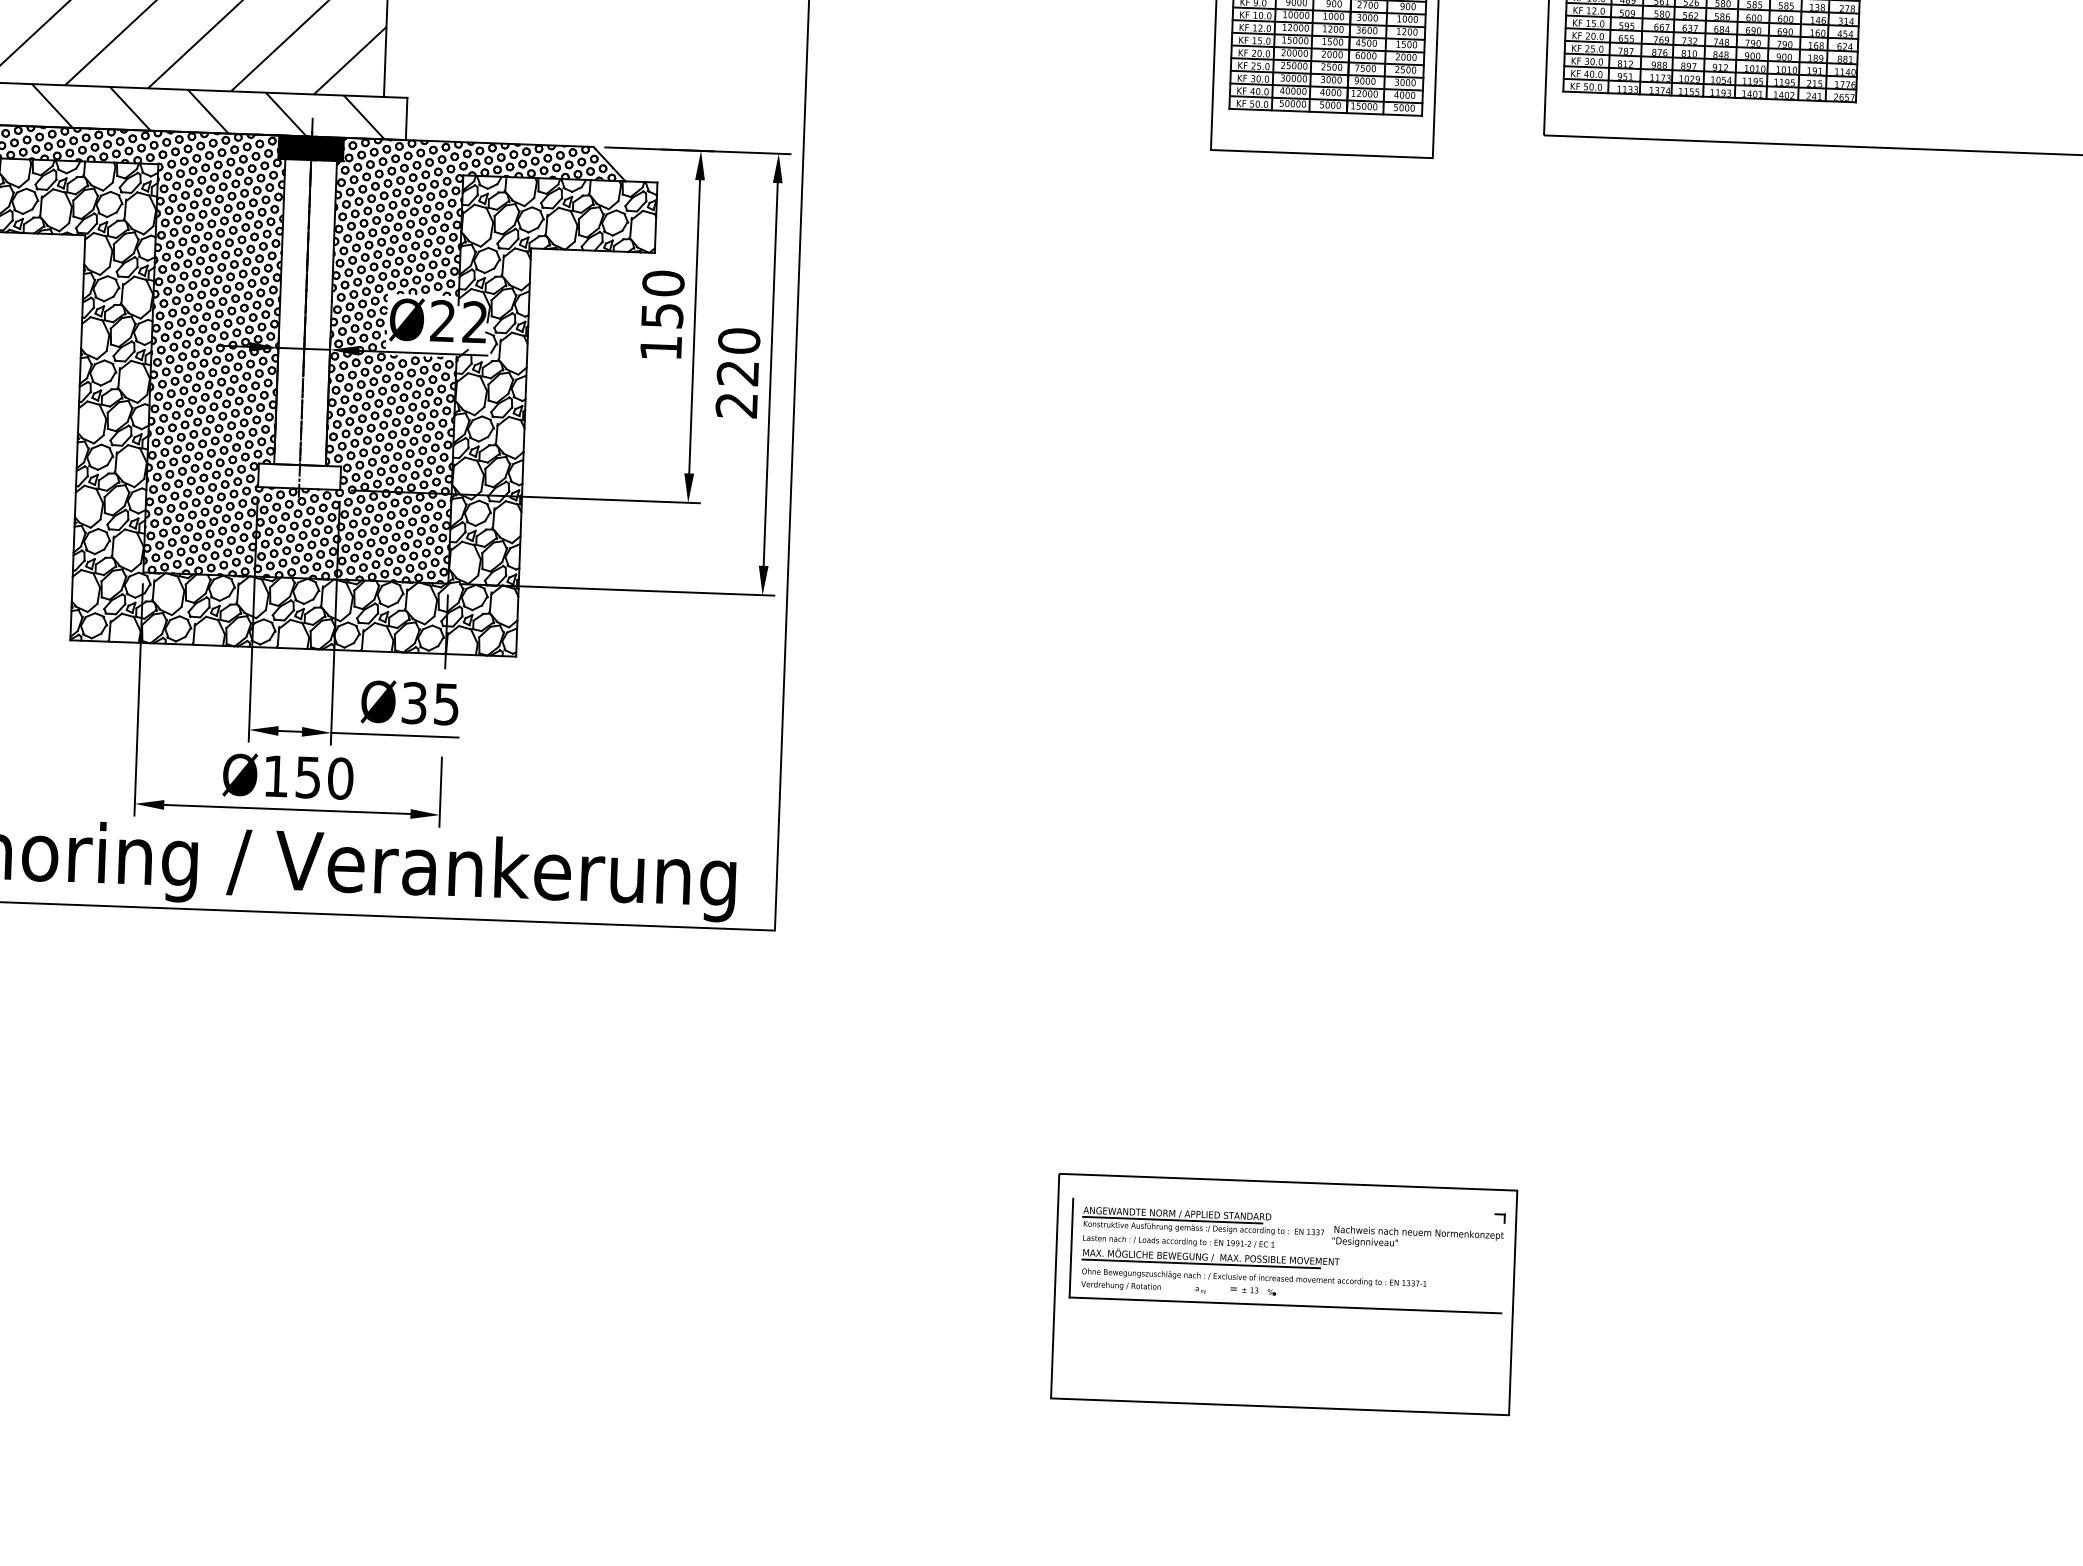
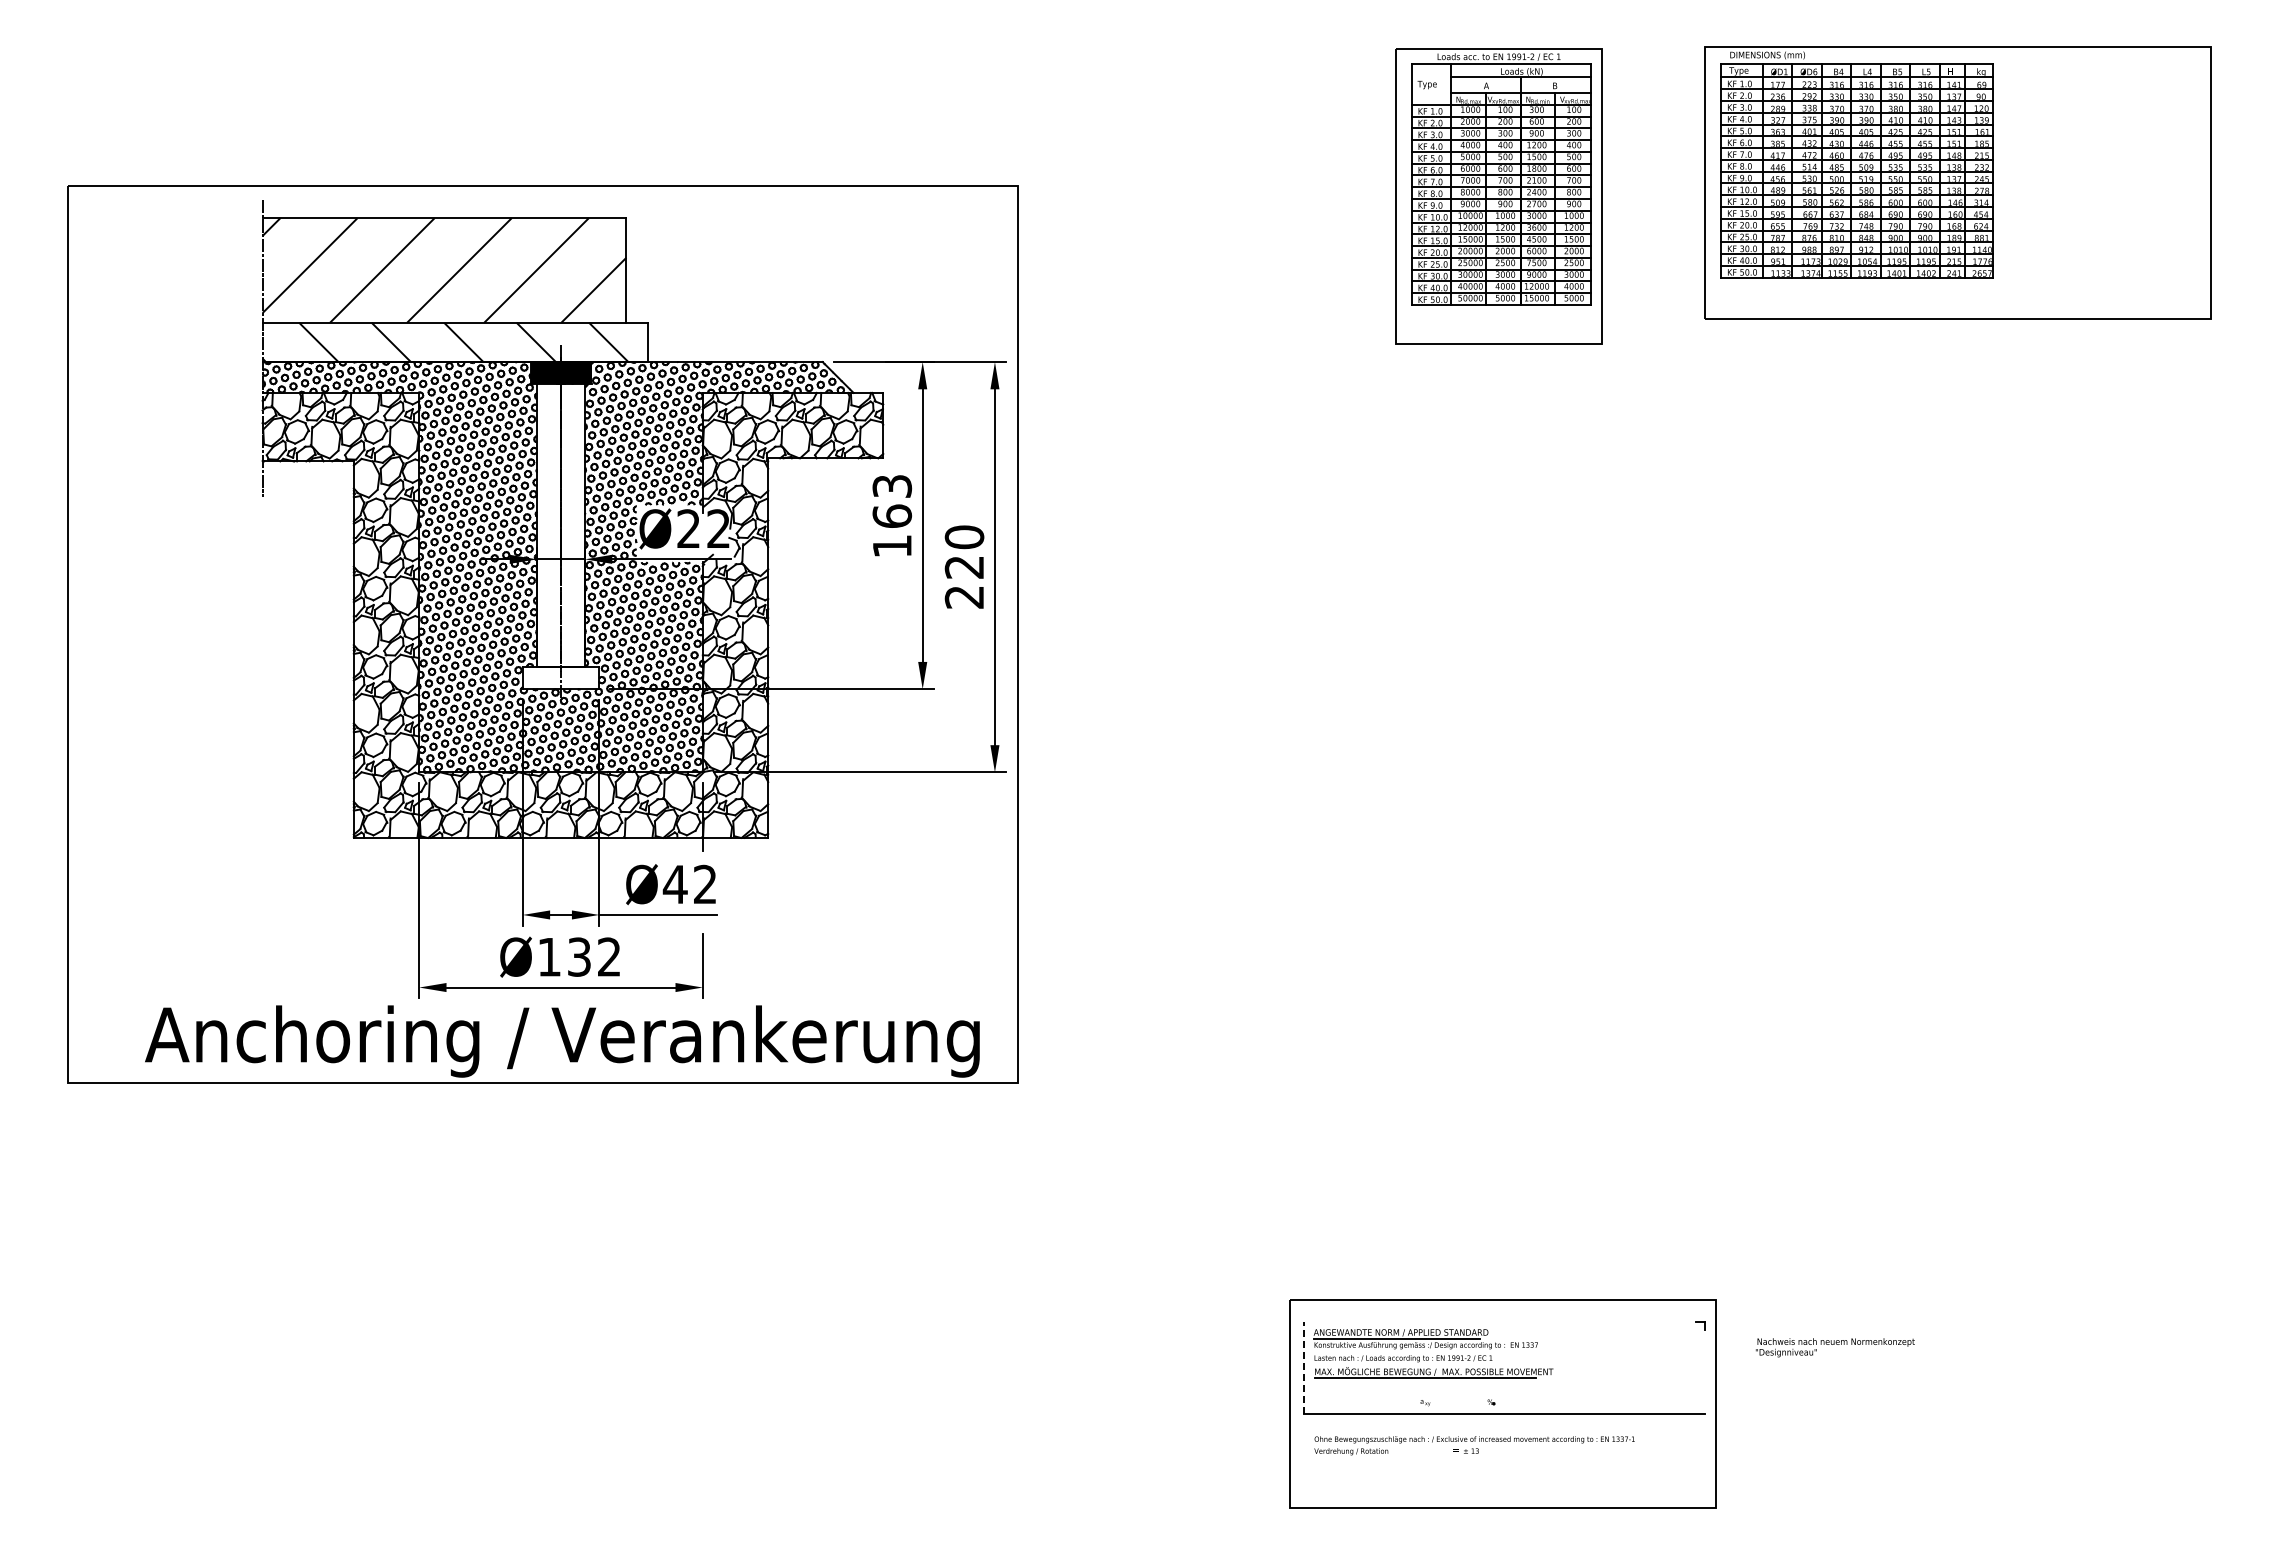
text: (663, 298) -> (892, 500), 150 -> 163
text: (429, 703) -> (689, 884), Ø35 -> Ø42
text: (324, 777) -> (594, 956), Ø150 -> Ø132
text: (1417, 1238) -> (1834, 1347), moved
line: (1071, 1248) -> (1303, 1368), solid -> dashed
text: (1253, 1284) -> (1474, 1445), moved

